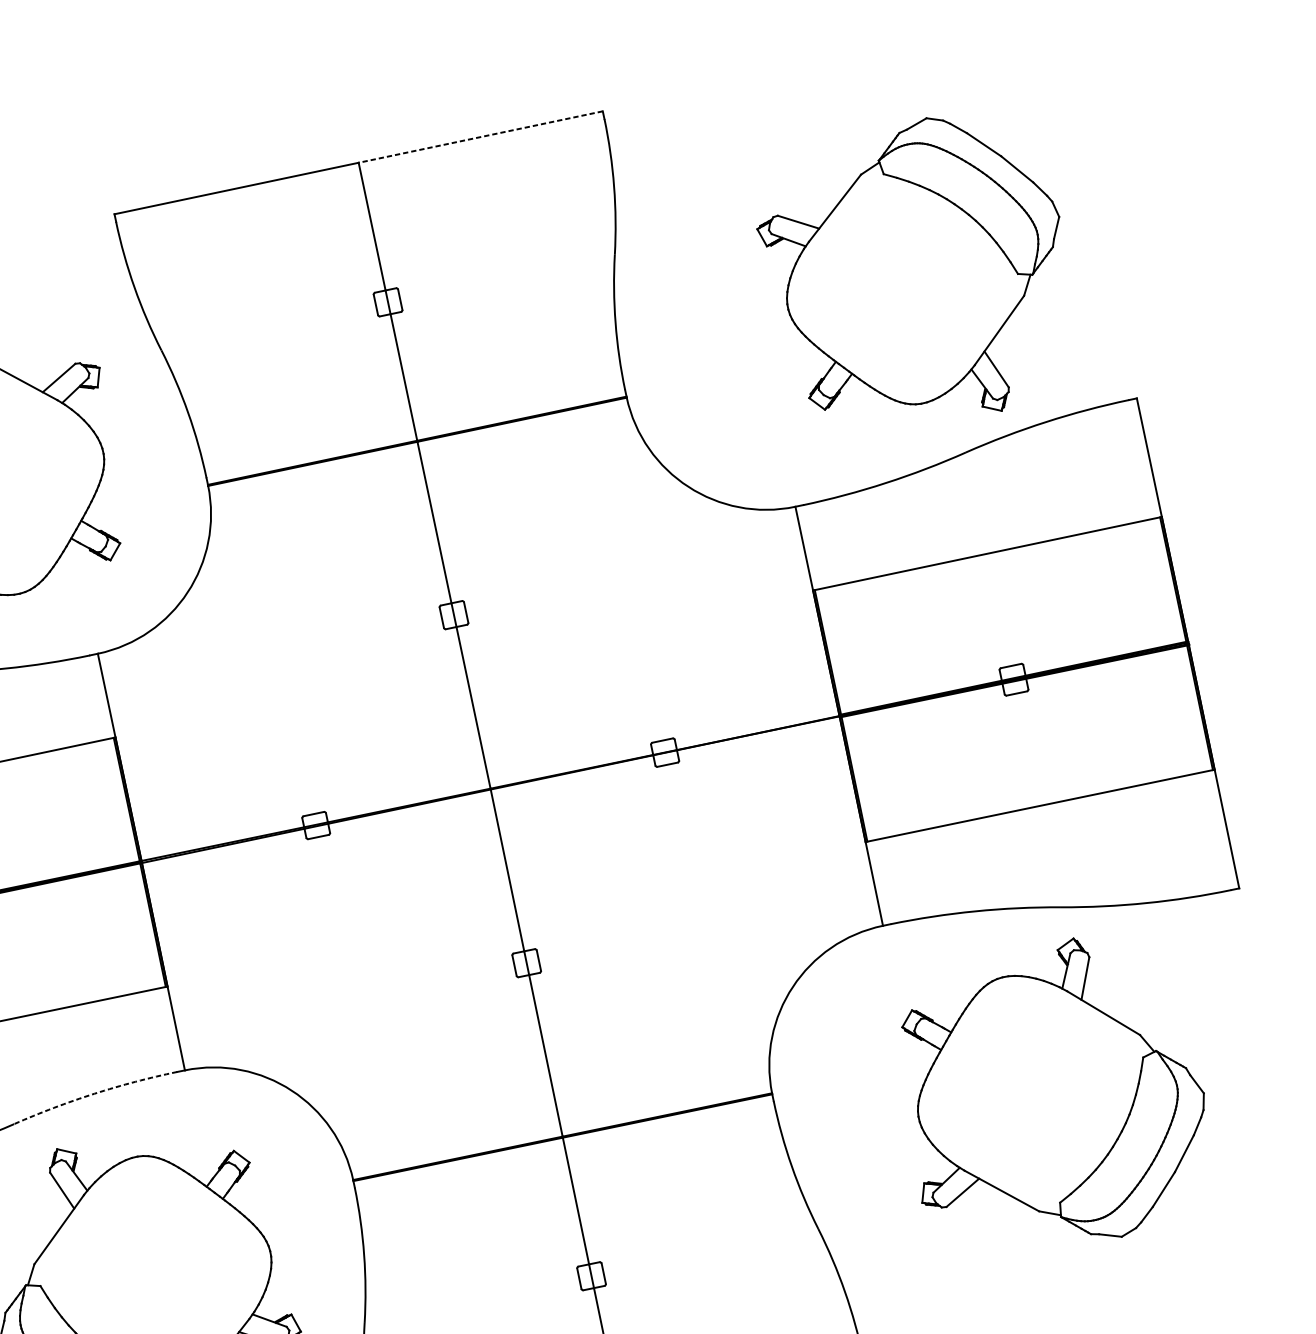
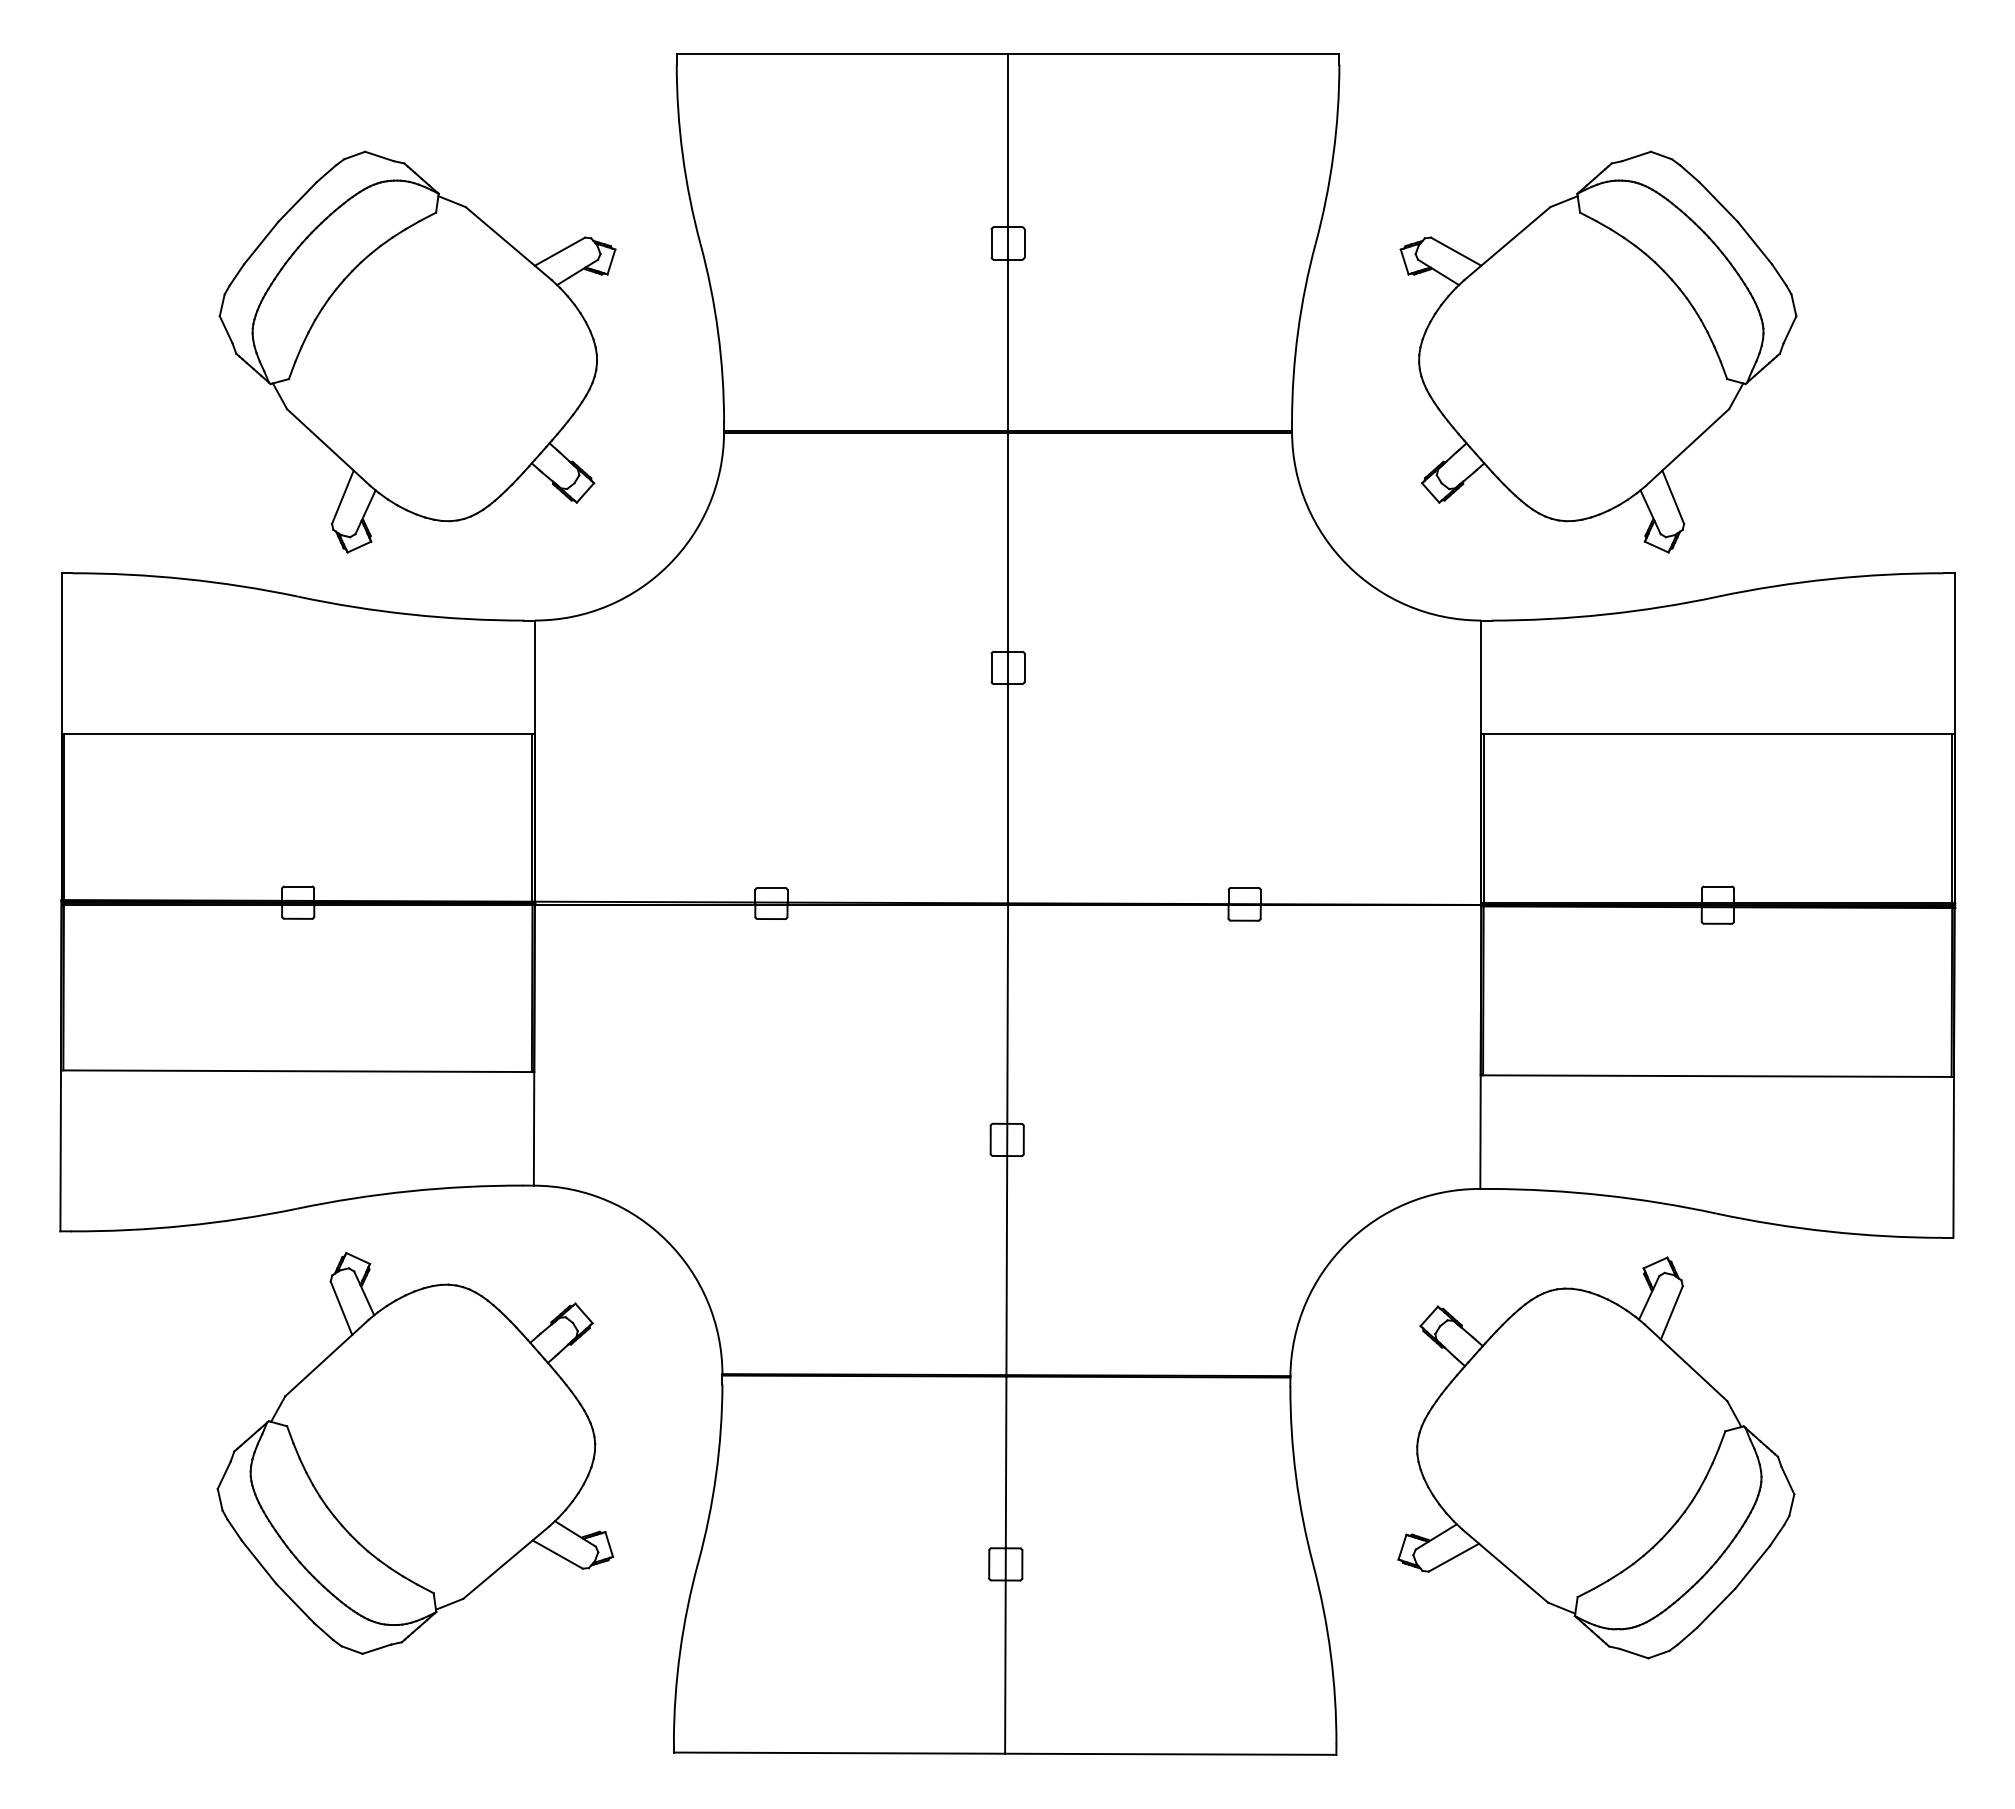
line: (480, 137) -> (1173, 54), dashed -> solid
part: (918, 273) -> (1598, 351), moved
arc: (94, 1094) -> (409, 1191), dashed -> solid
part: (1052, 1096) -> (1596, 1457), moved

